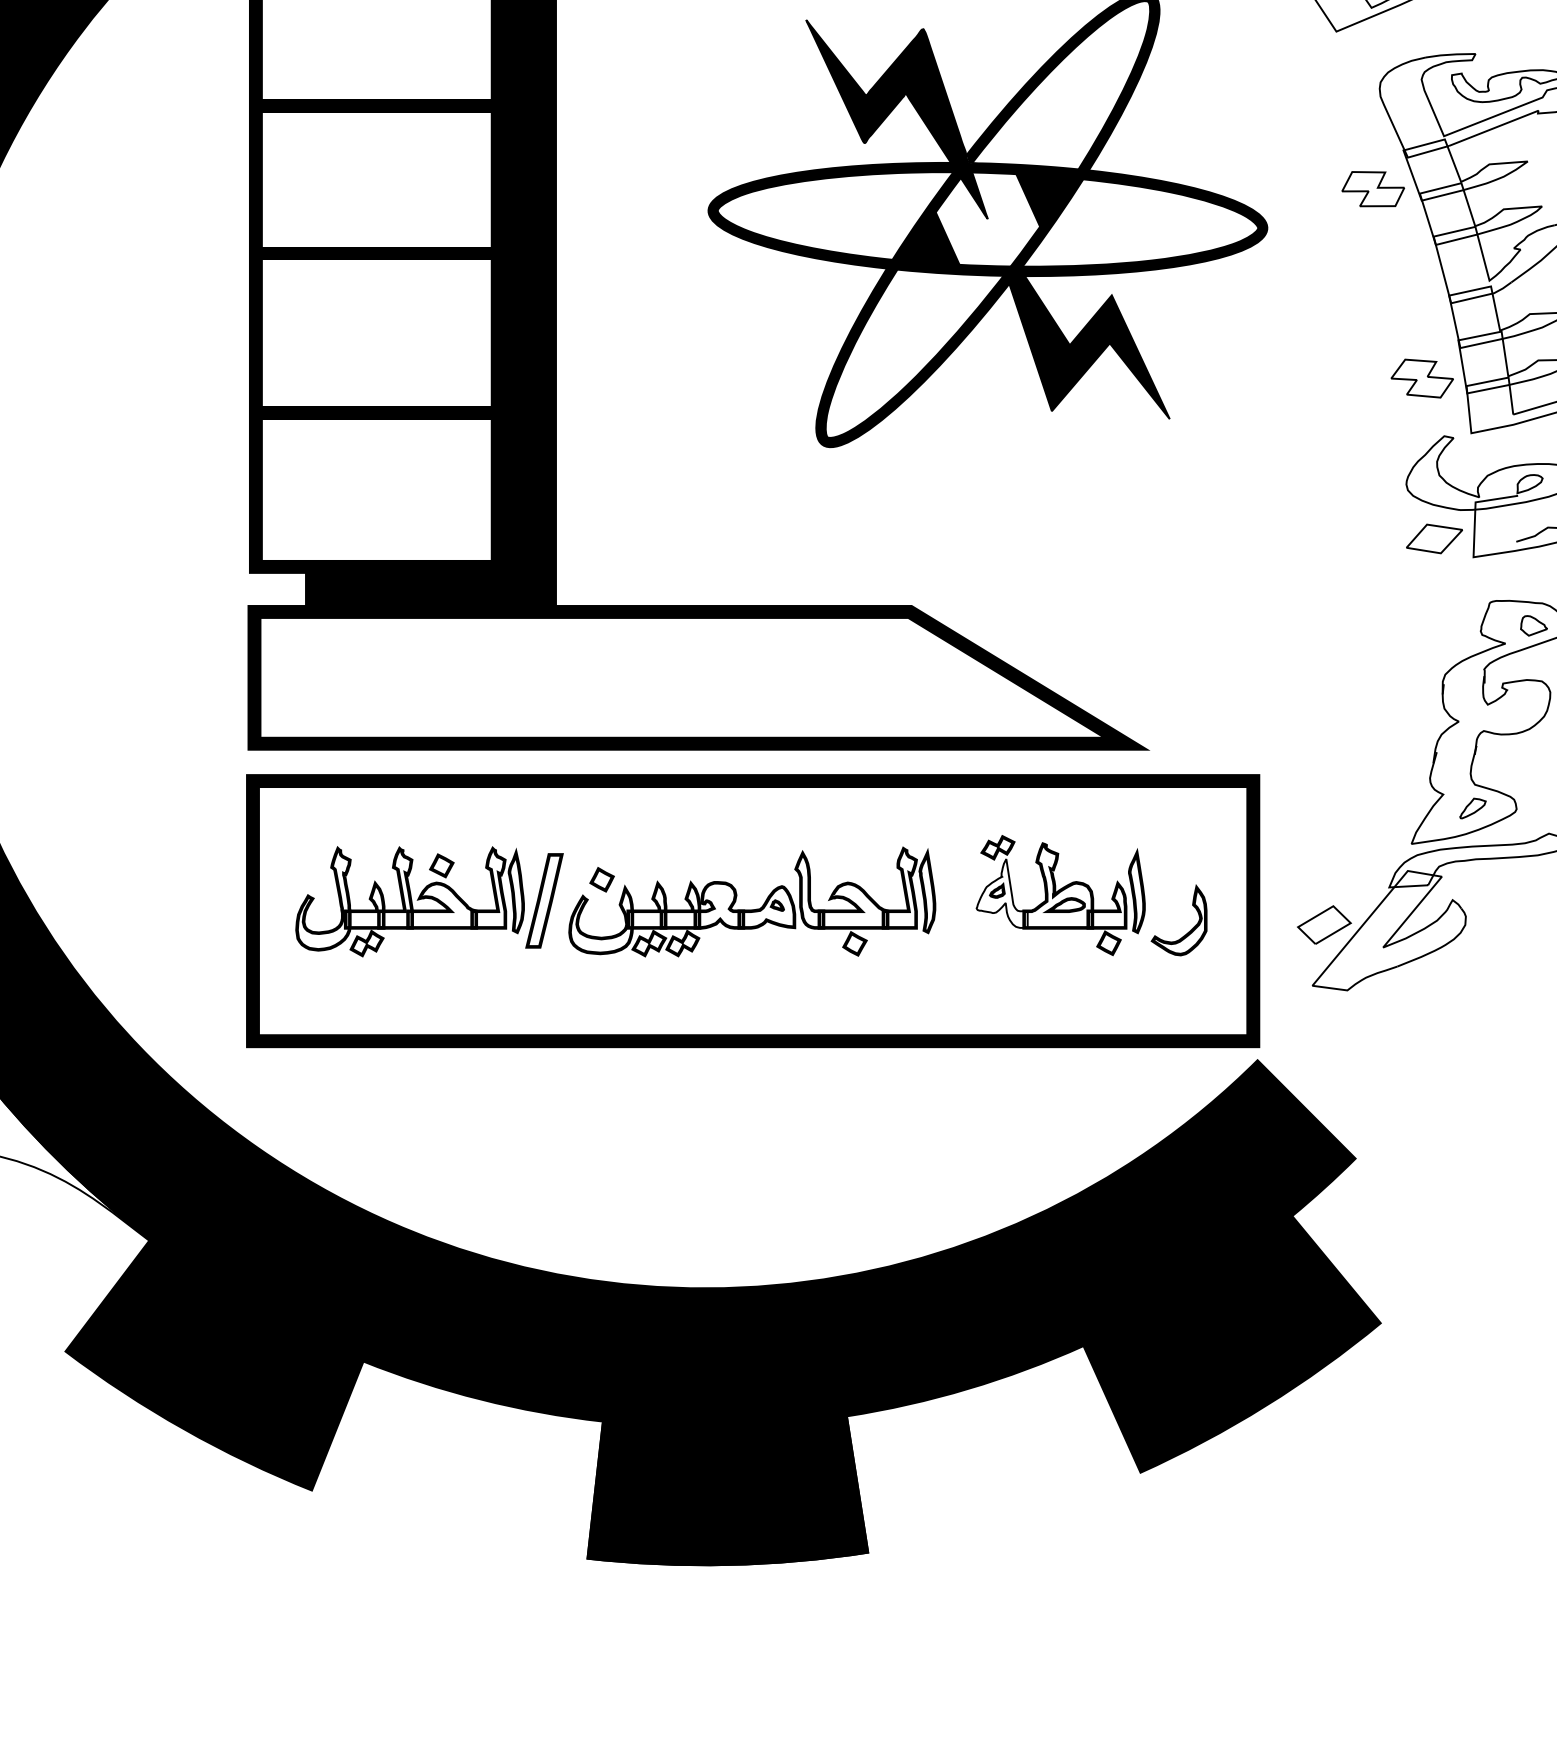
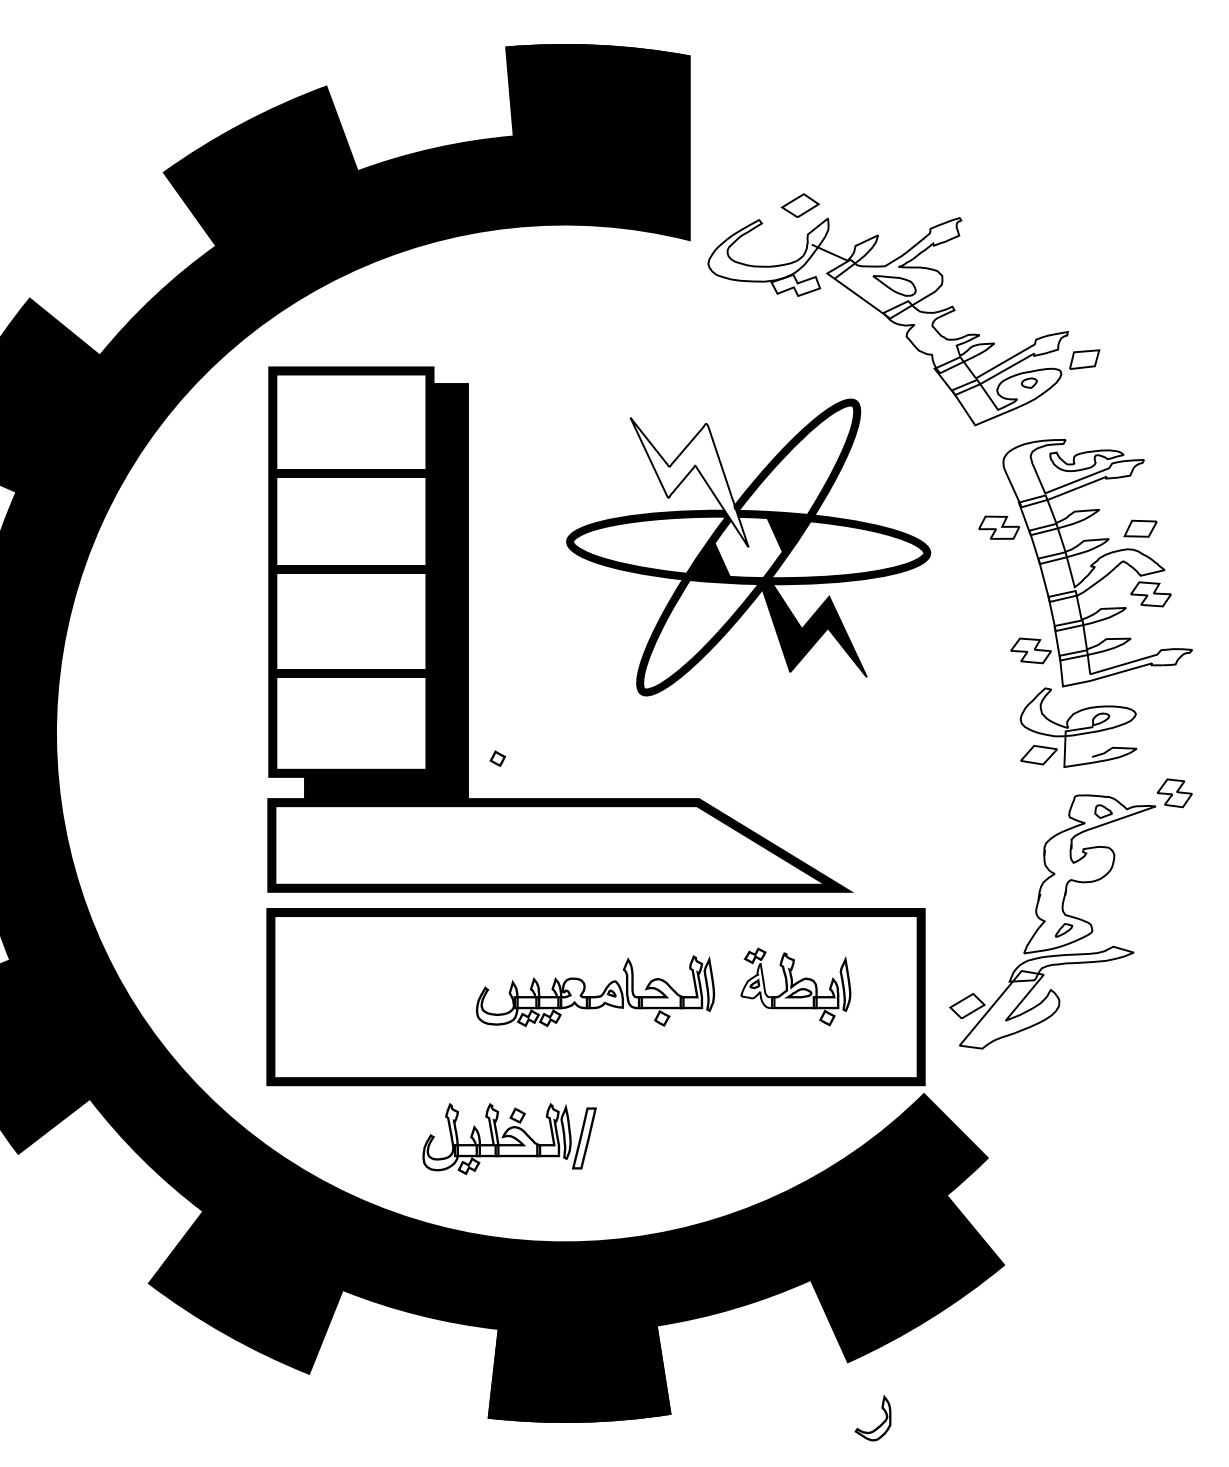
fill: (896, 119) -> (689, 482), removed
part: (601, 879) -> (497, 758), moved
part: (429, 902) -> (509, 1139), moved
part: (1186, 933) -> (877, 1426), moved

